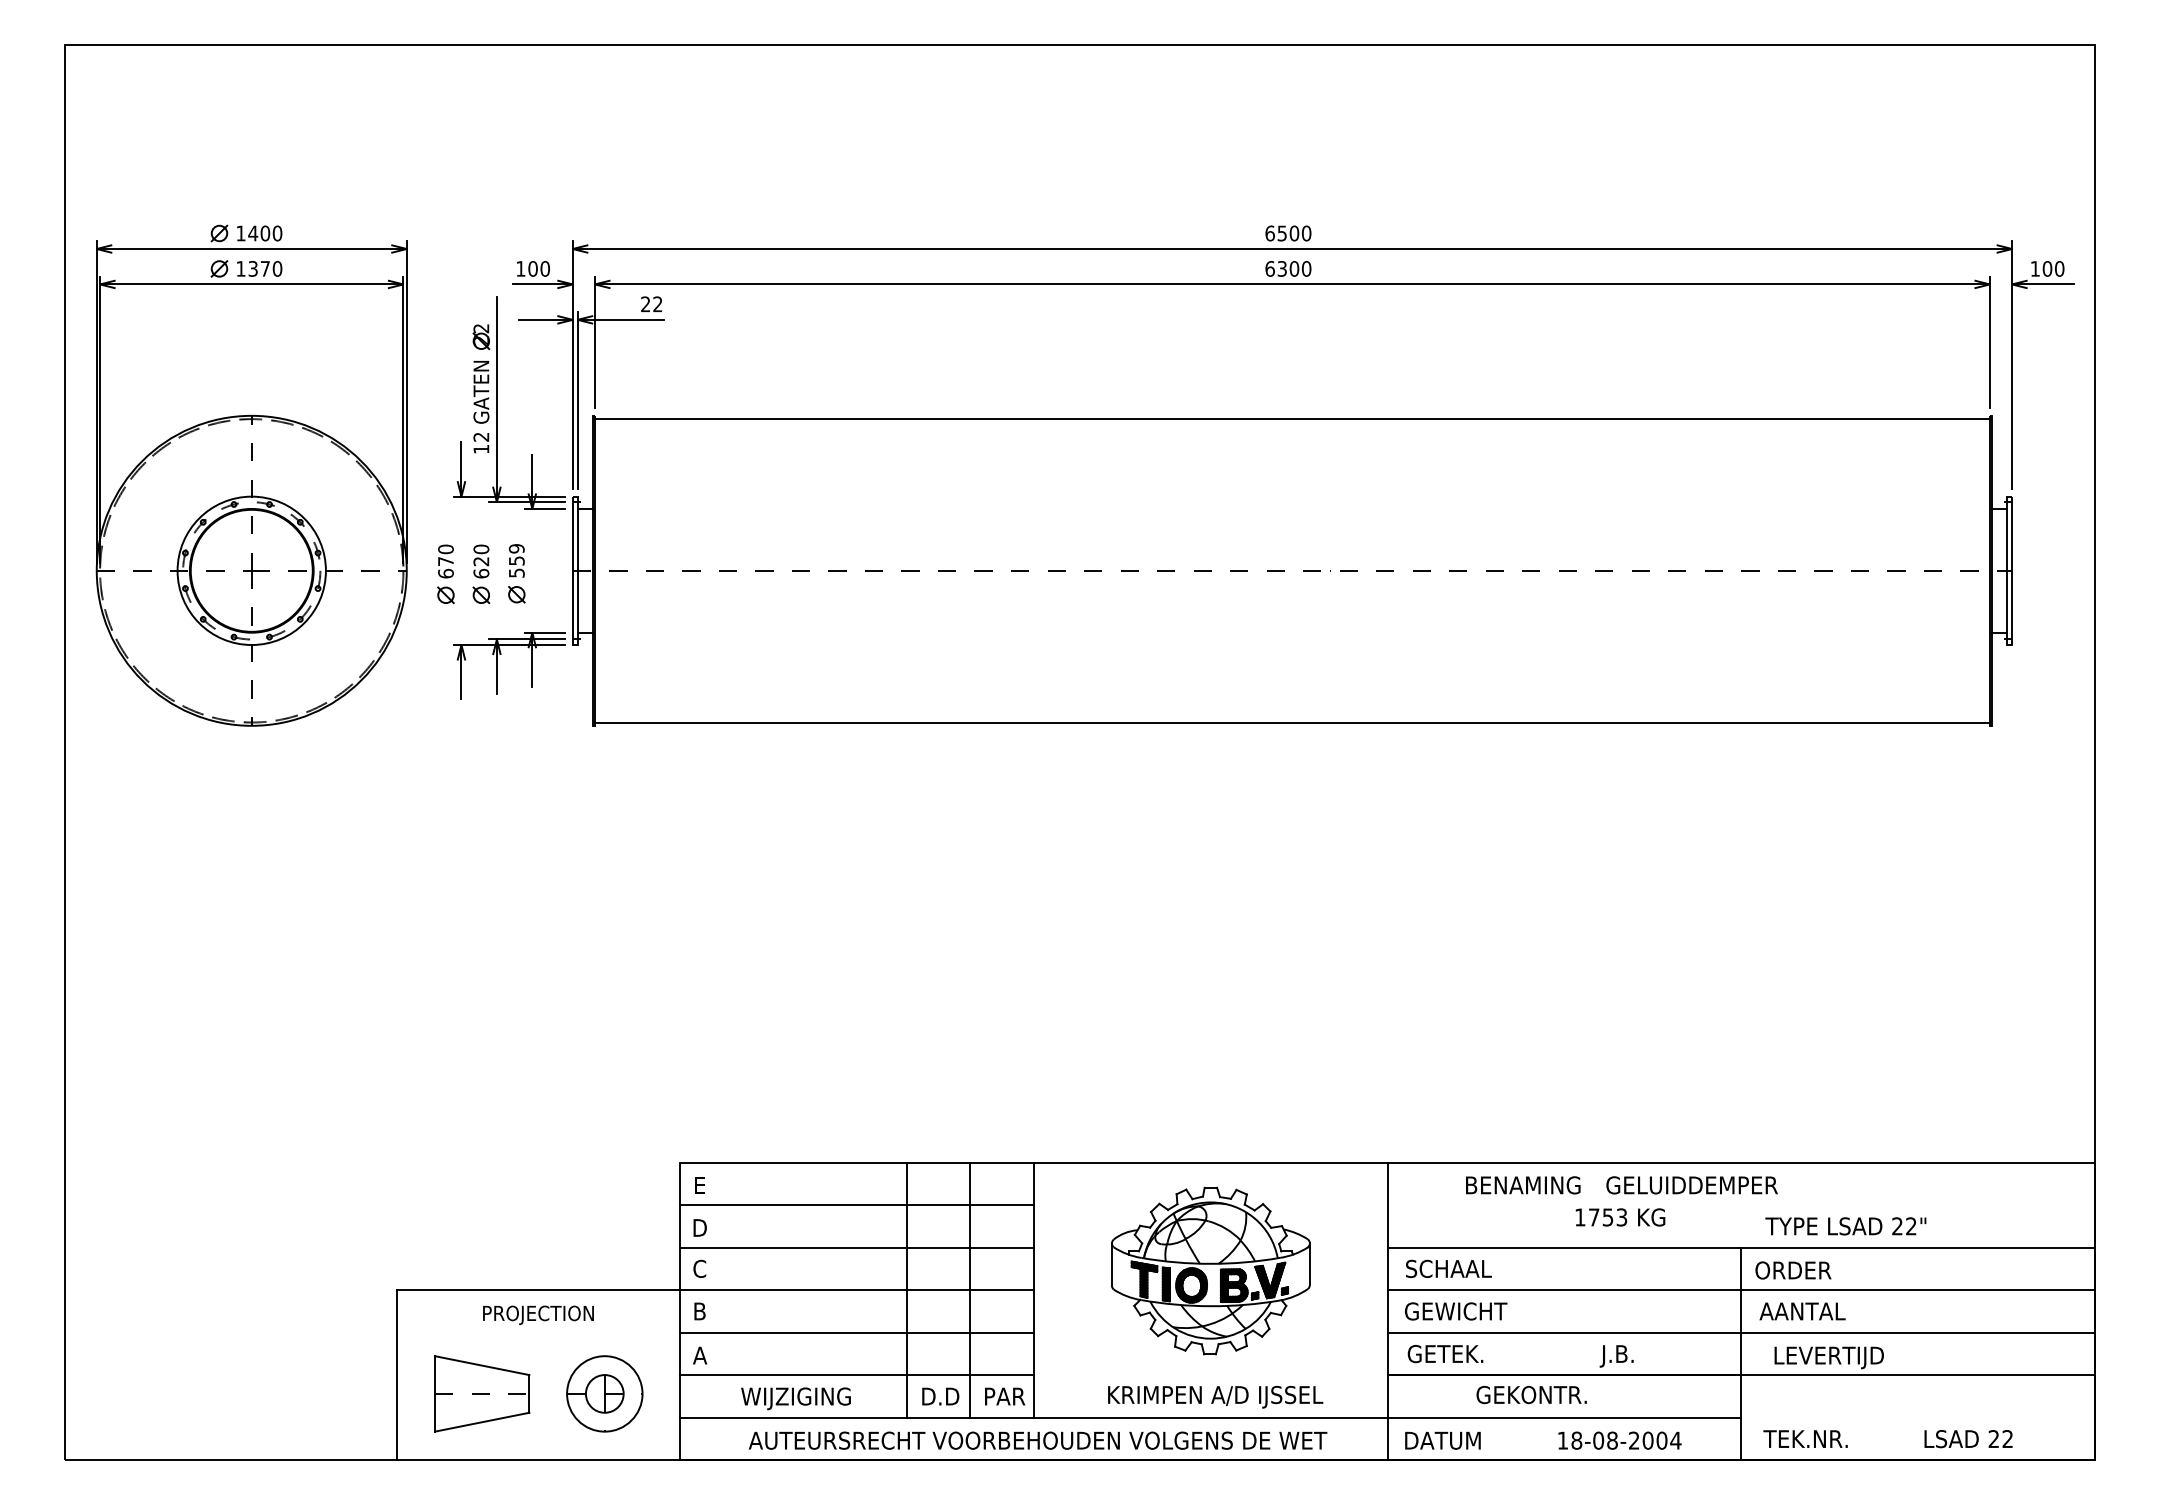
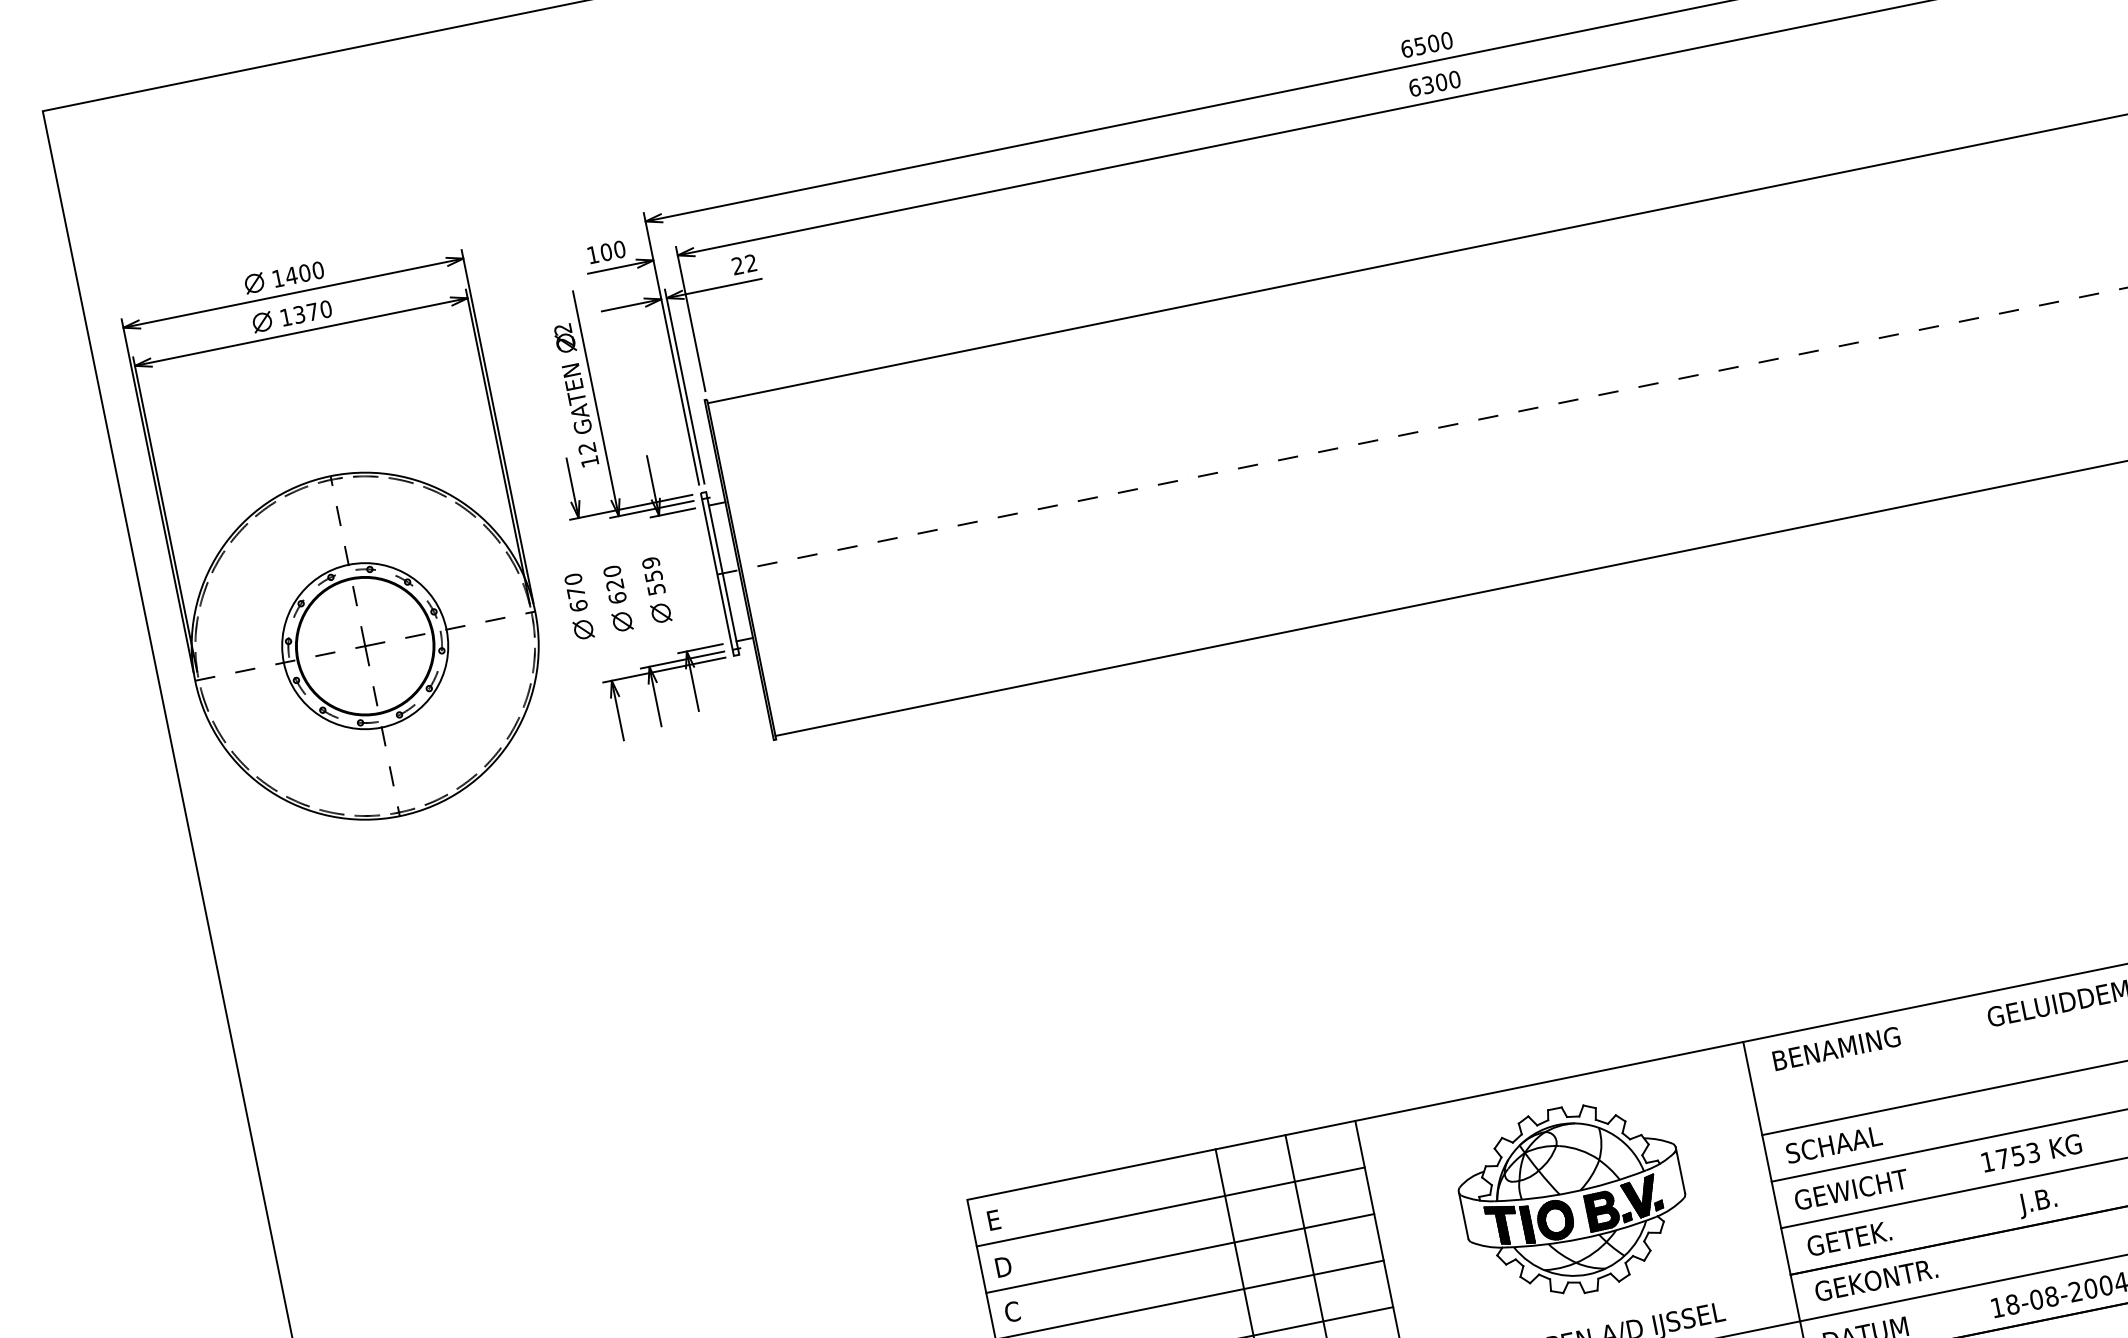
text: (1523, 1185) -> (1836, 1048), moved
text: (1620, 1217) -> (2031, 1153), moved
text: (1531, 1394) -> (1875, 1279), moved

